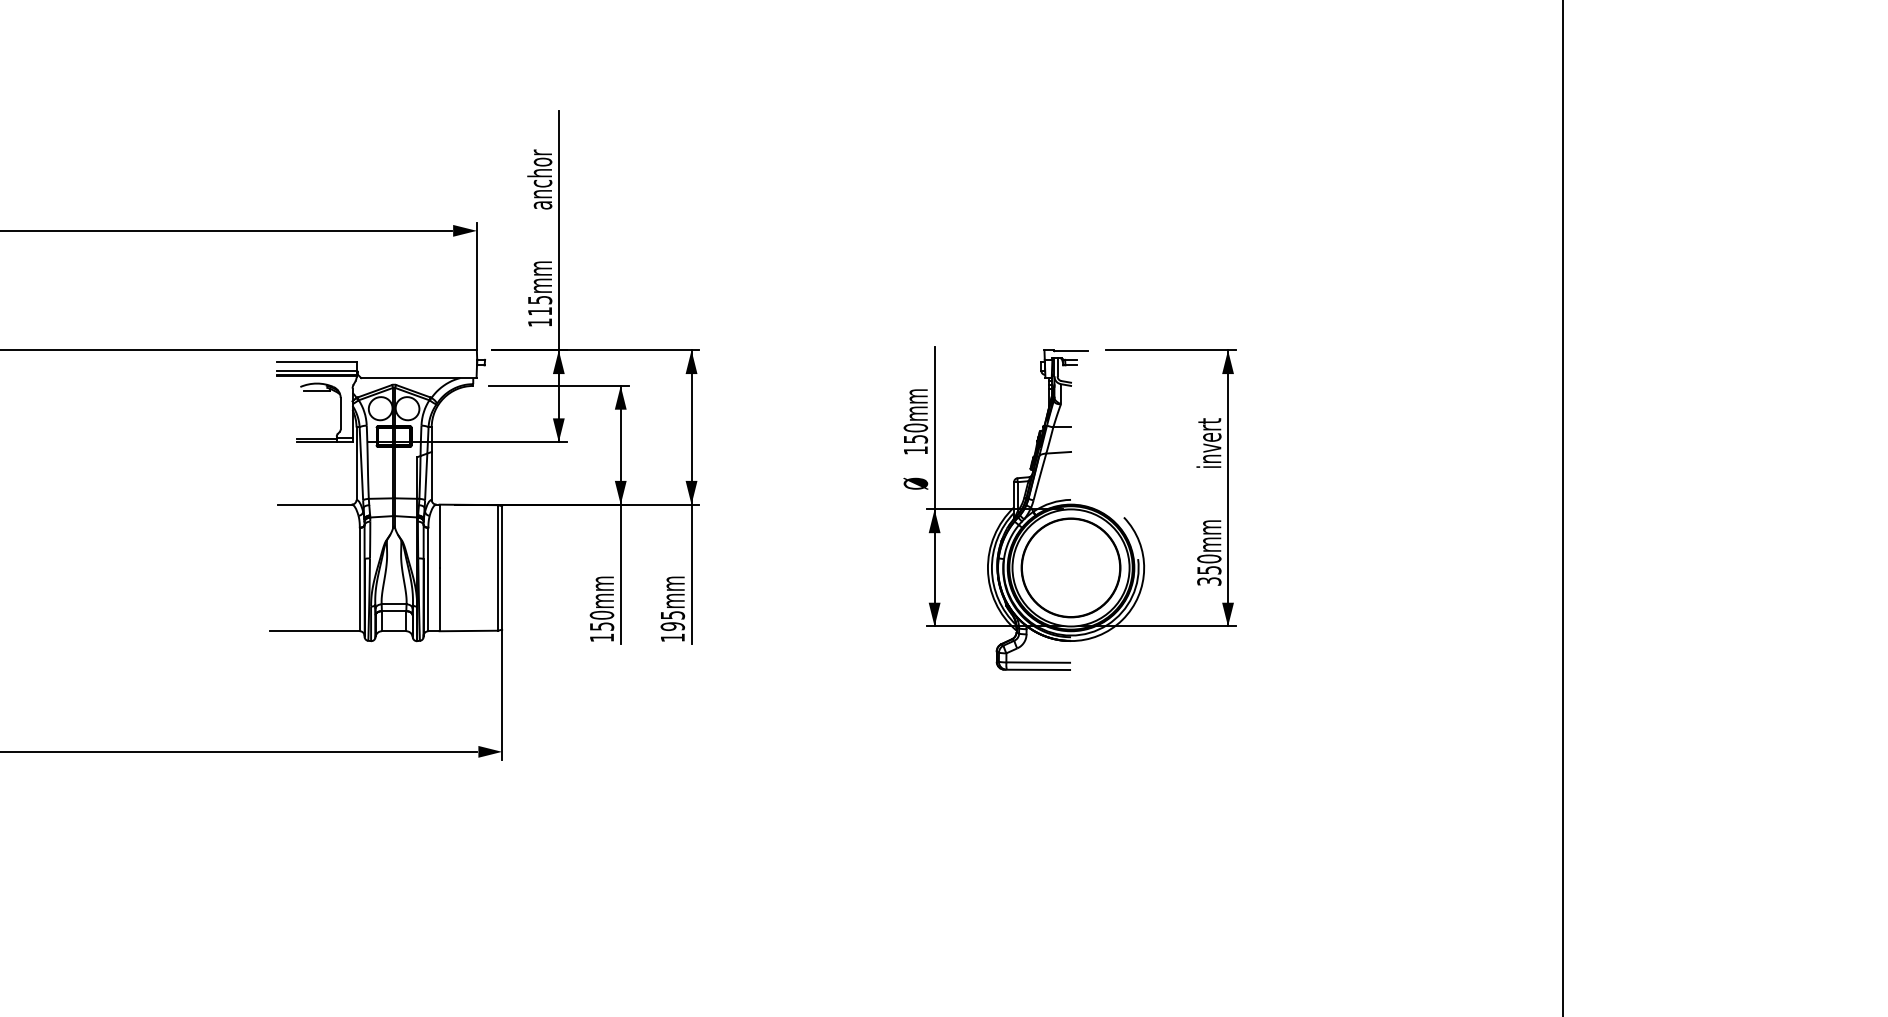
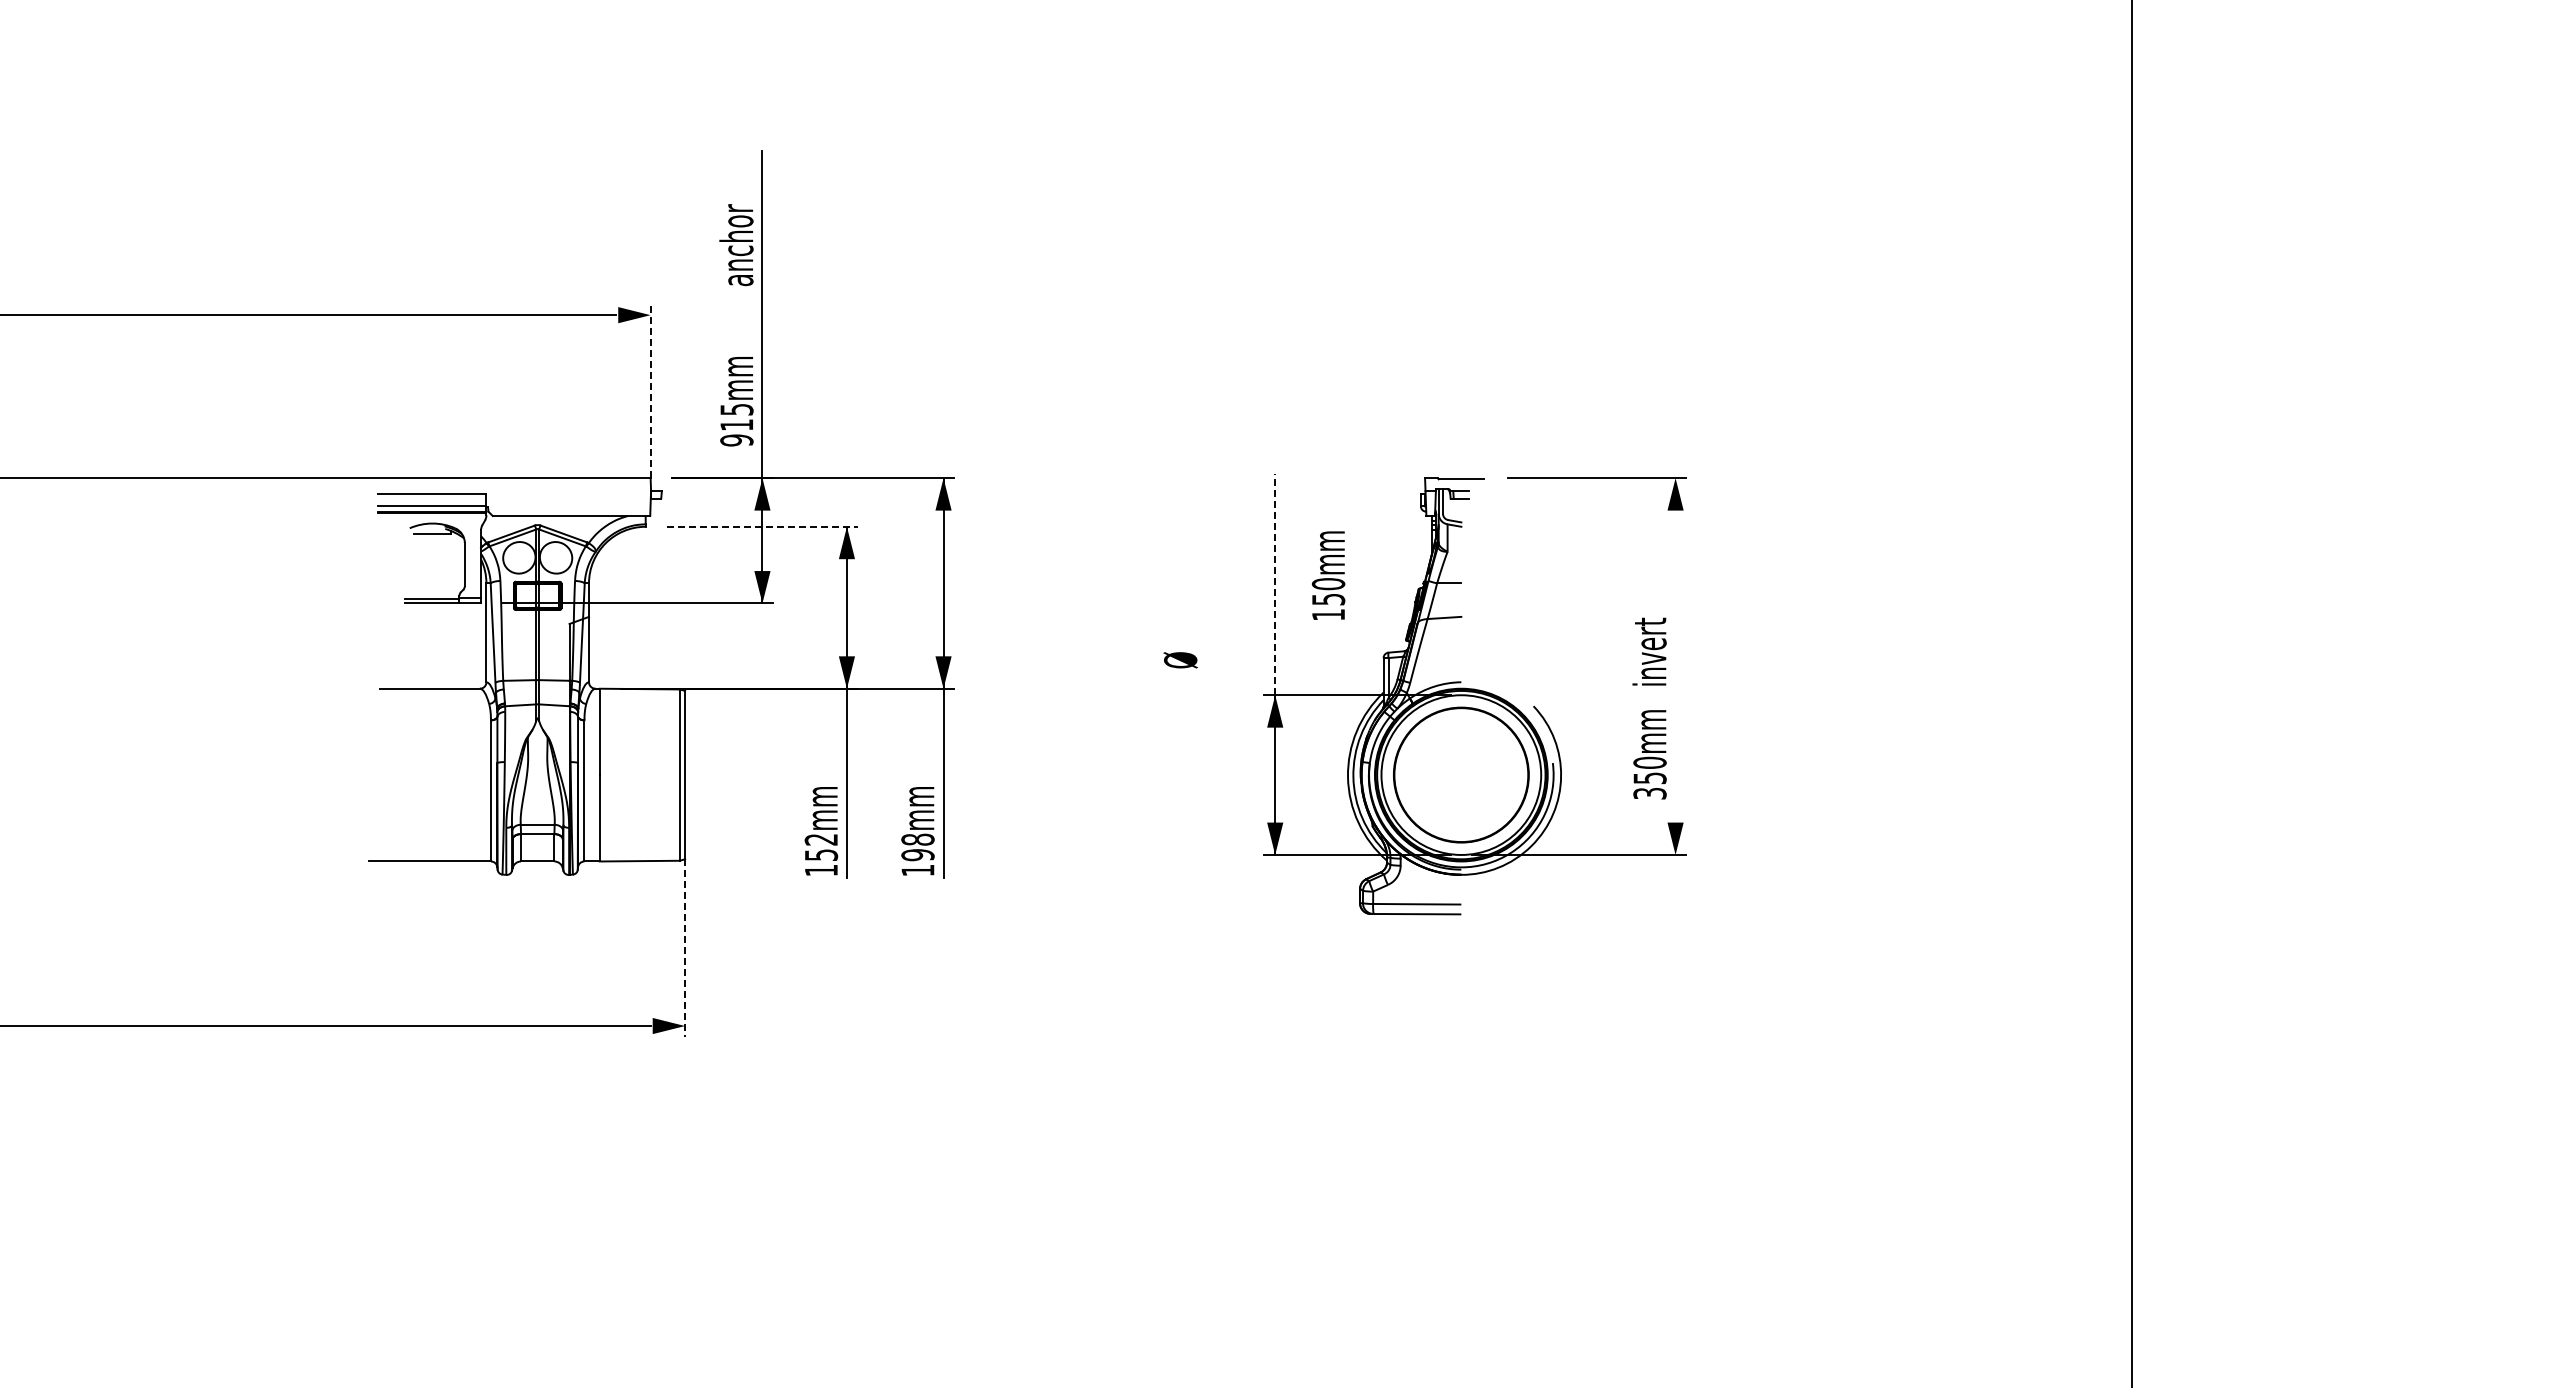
line: (476, 286) -> (650, 391), solid -> dashed
text: (539, 322) -> (736, 440), 115mm -> 915mm
line: (558, 385) -> (762, 526), solid -> dashed
text: (915, 421) -> (1328, 575), moved
line: (934, 428) -> (1275, 584), solid -> dashed
text: (1208, 442) -> (1649, 651), moved
text: (915, 483) -> (1180, 660), moved
line: (1227, 488) -> (1675, 666), removed
text: (602, 615) -> (821, 839), 150mm -> 152mm
text: (672, 615) -> (917, 839), 195mm -> 198mm
line: (502, 695) -> (685, 948), solid -> dashed

